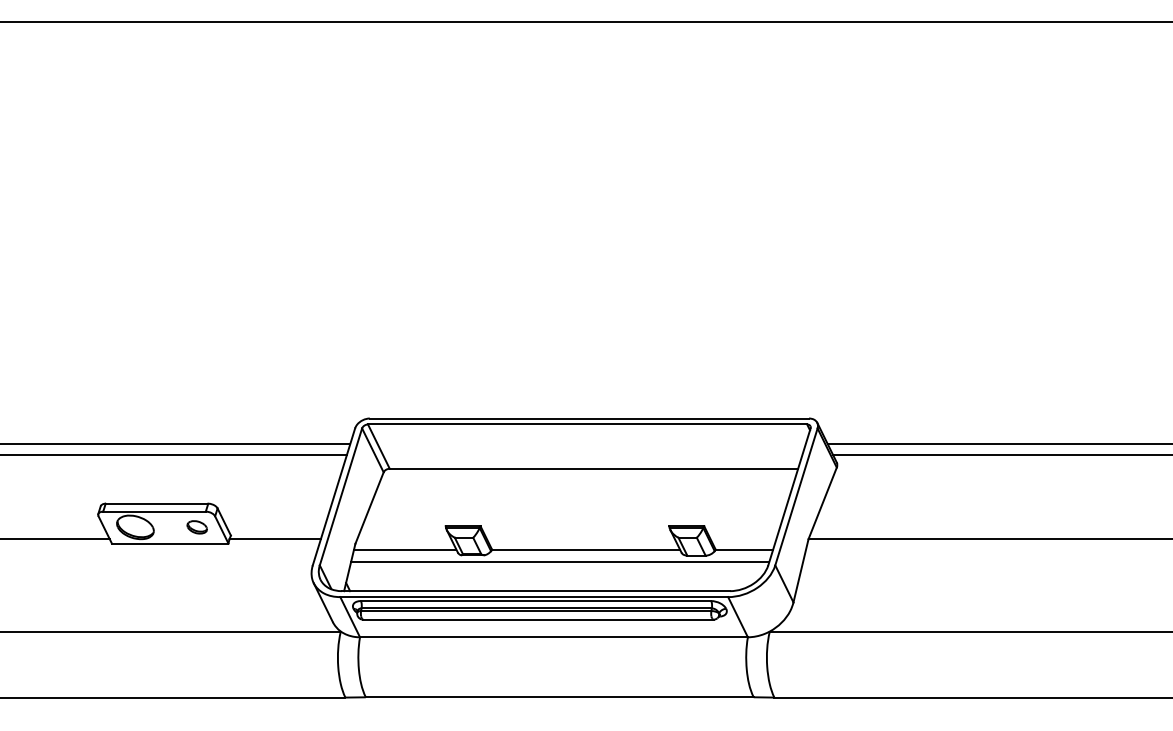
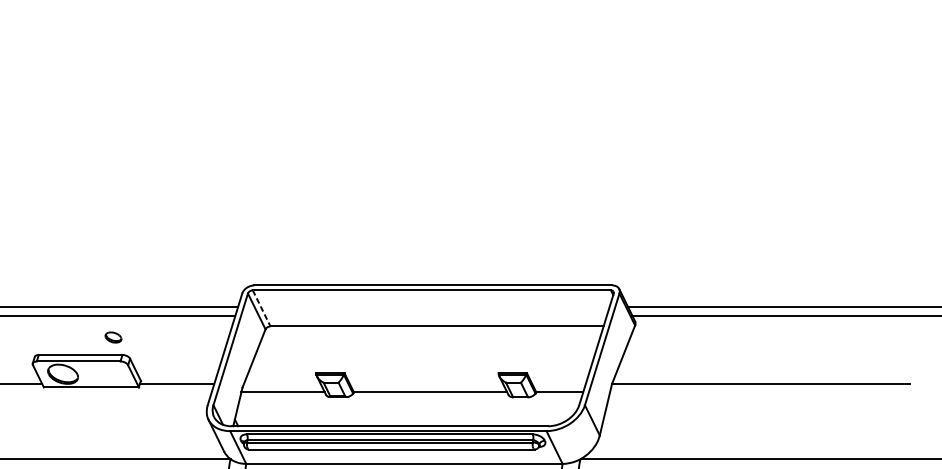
line: (378, 446) -> (261, 308), solid -> dashed
part: (196, 527) -> (112, 337), moved
line: (560, 561) -> (409, 402), removed

